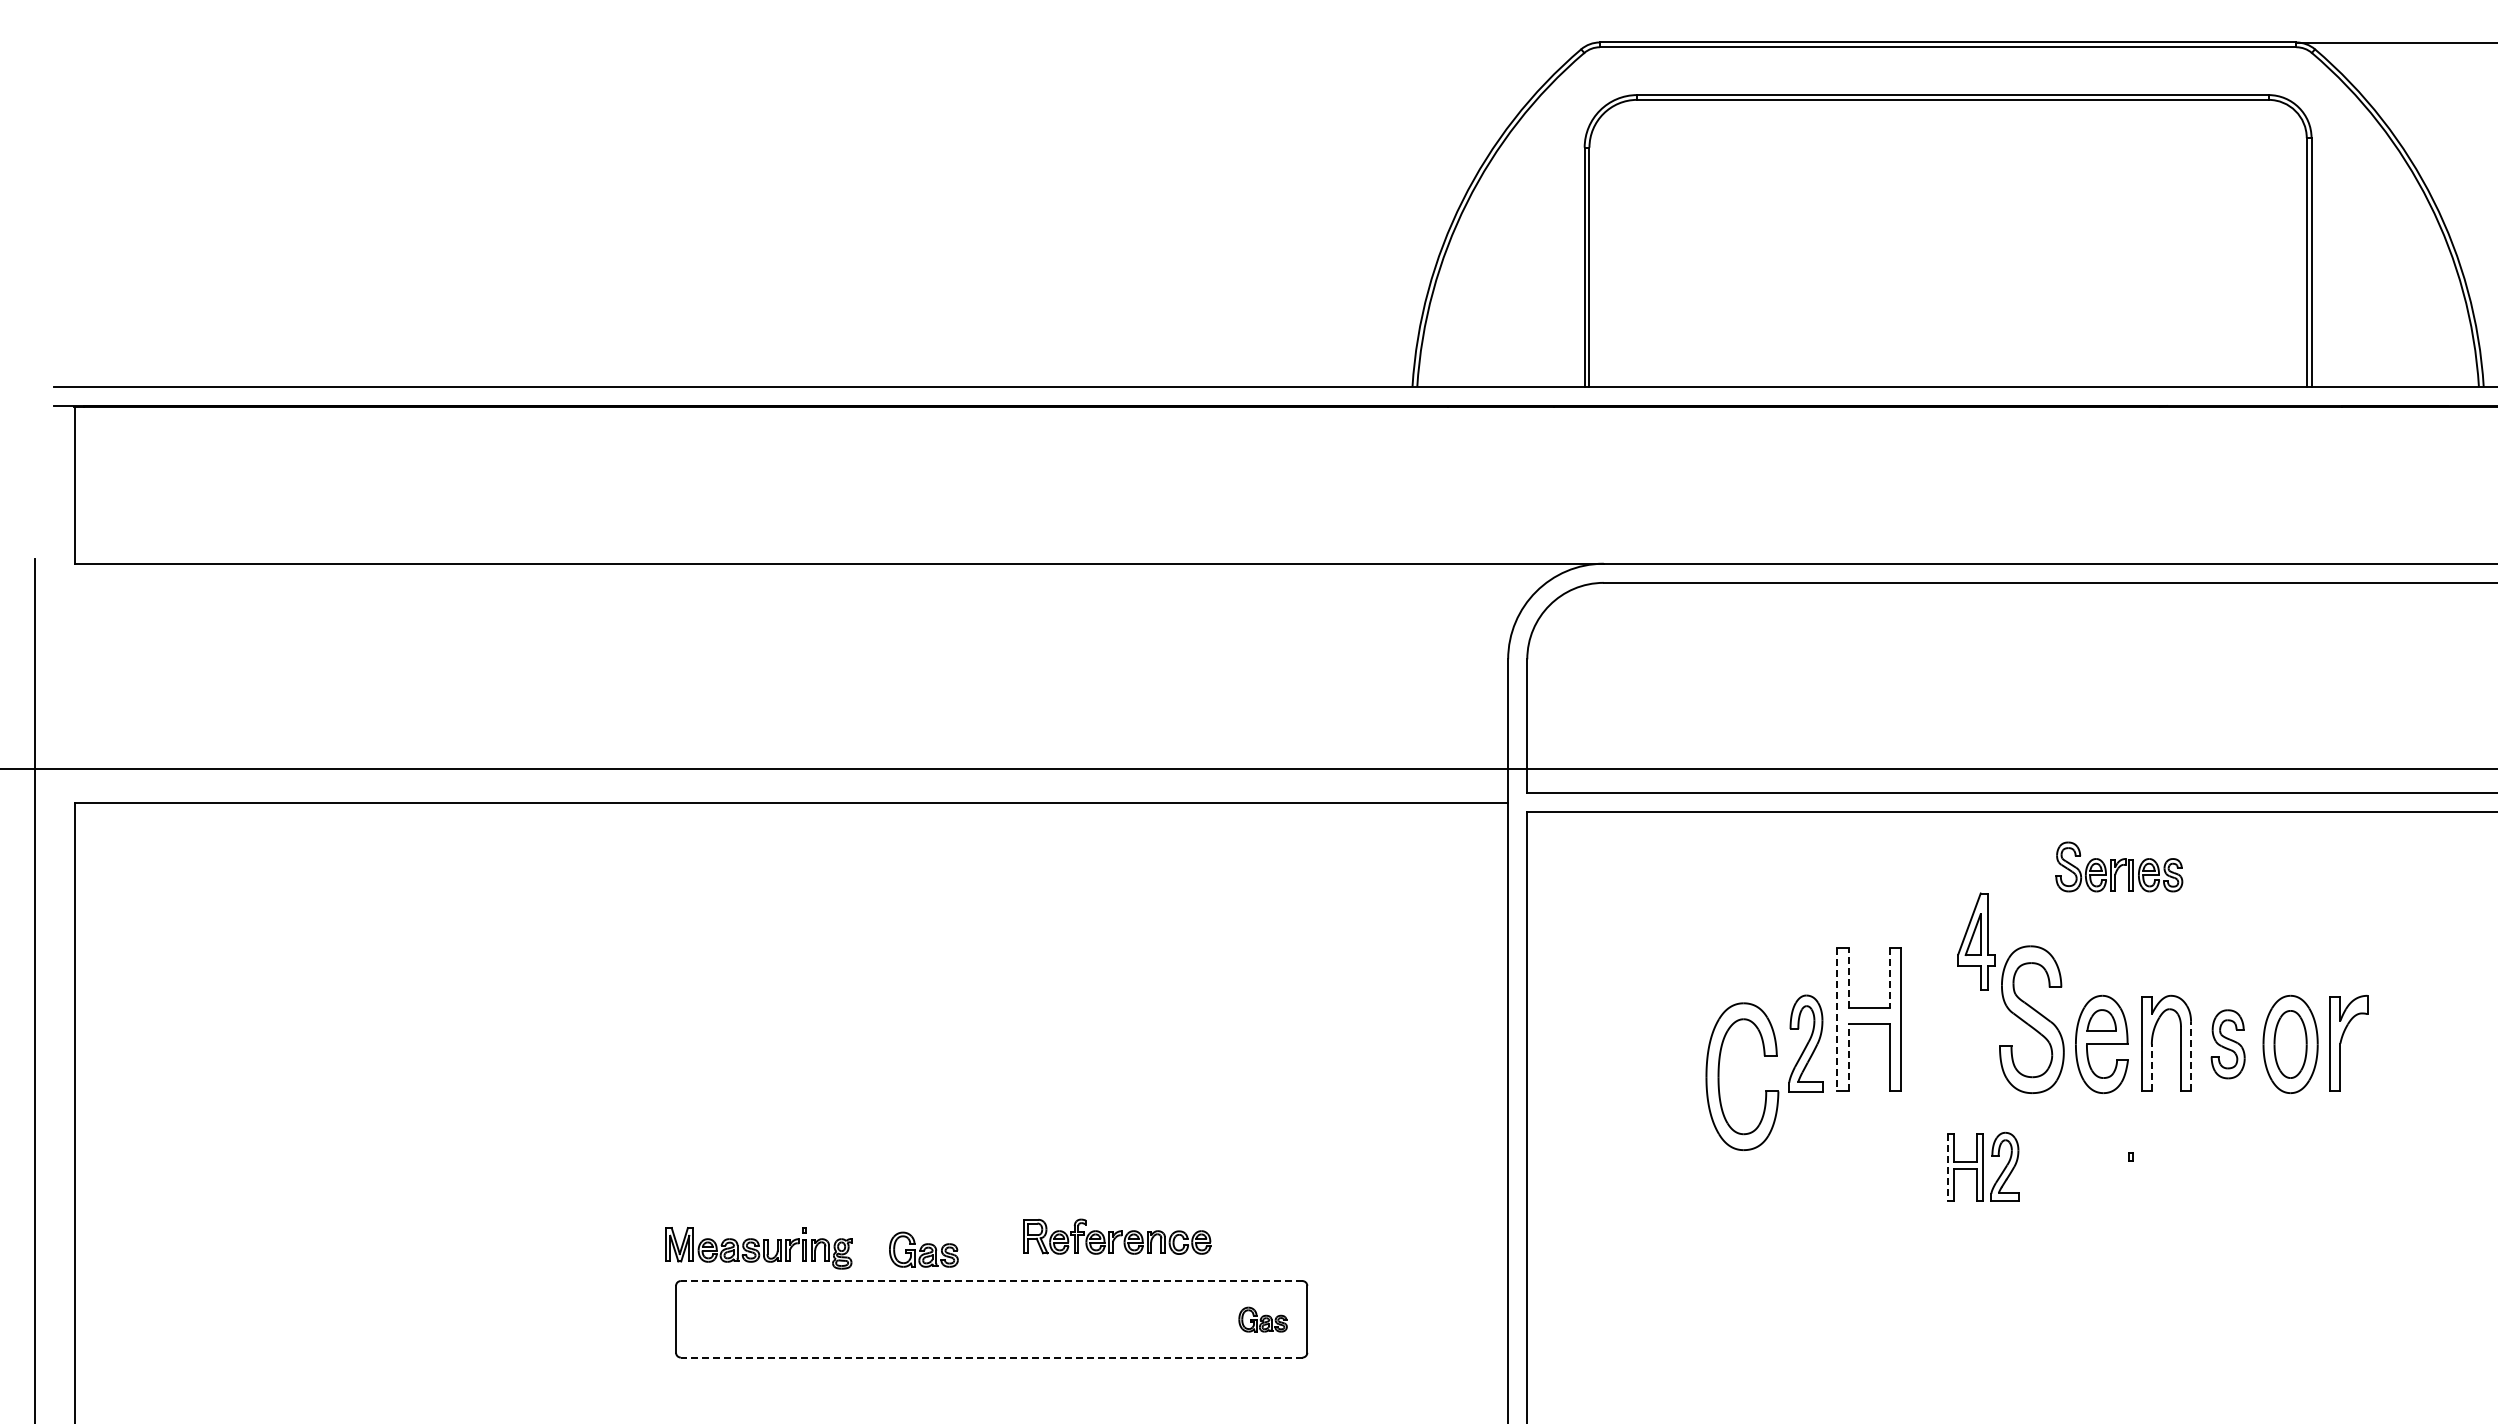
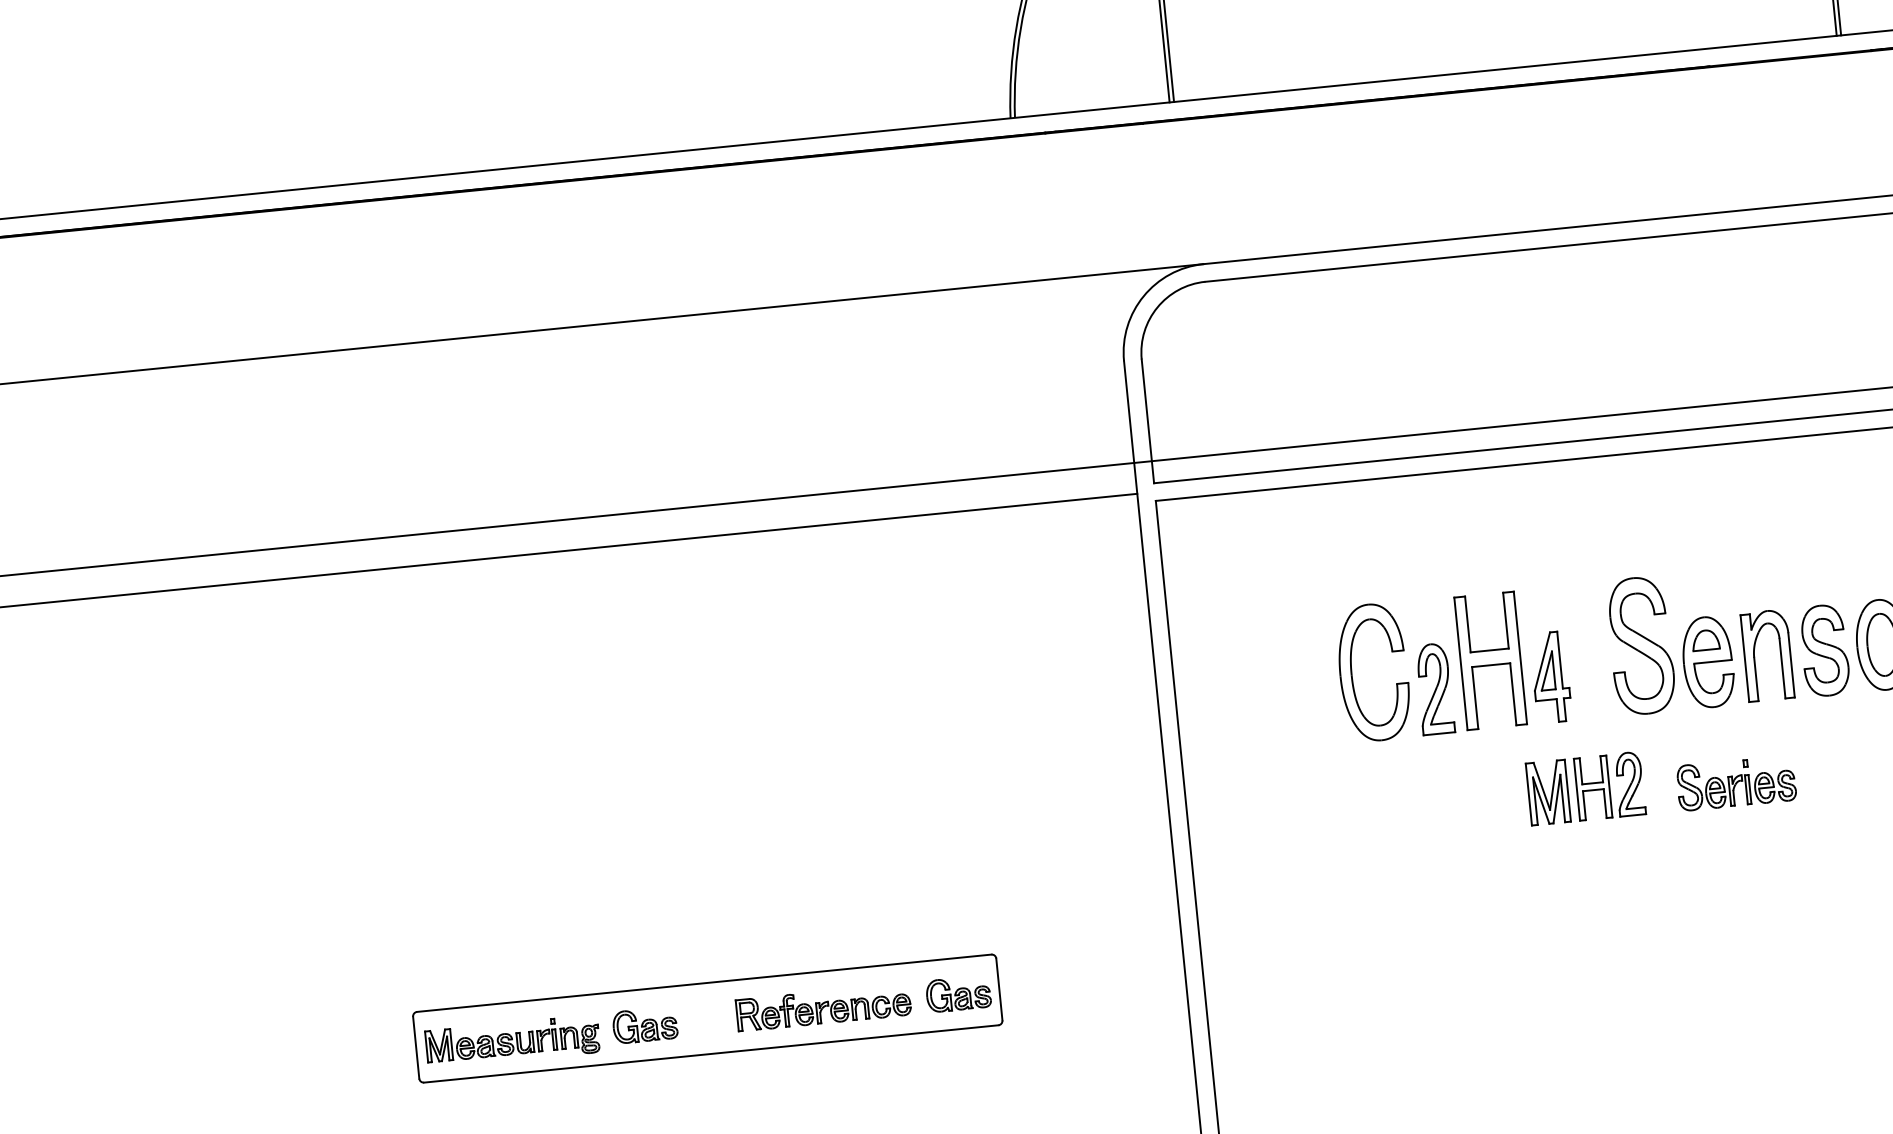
part: (2119, 866) -> (1736, 782), moved
part: (1976, 941) -> (1550, 677), moved
line: (1848, 977) -> (1467, 623), dashed -> solid
line: (1889, 978) -> (1505, 620), dashed -> solid
line: (1836, 1019) -> (1460, 663), dashed -> solid
part: (2227, 1043) -> (1824, 649), size x1.43
line: (2191, 1056) -> (1791, 665), dashed -> solid
line: (1848, 1057) -> (1475, 697), dashed -> solid
line: (2151, 1067) -> (1756, 679), dashed -> solid
part: (1719, 1076) -> (1352, 674), moved
part: (1916, 1166) -> (1548, 792), added
line: (1947, 1167) -> (1576, 790), dashed -> solid
part: (1117, 1236) -> (824, 1007), moved
part: (758, 1248) -> (512, 1042), moved
part: (923, 1249) -> (644, 1025), moved
line: (991, 1281) -> (704, 983), dashed -> solid
part: (1262, 1319) -> (957, 993), size x1.43
line: (991, 1357) -> (711, 1053), dashed -> solid

